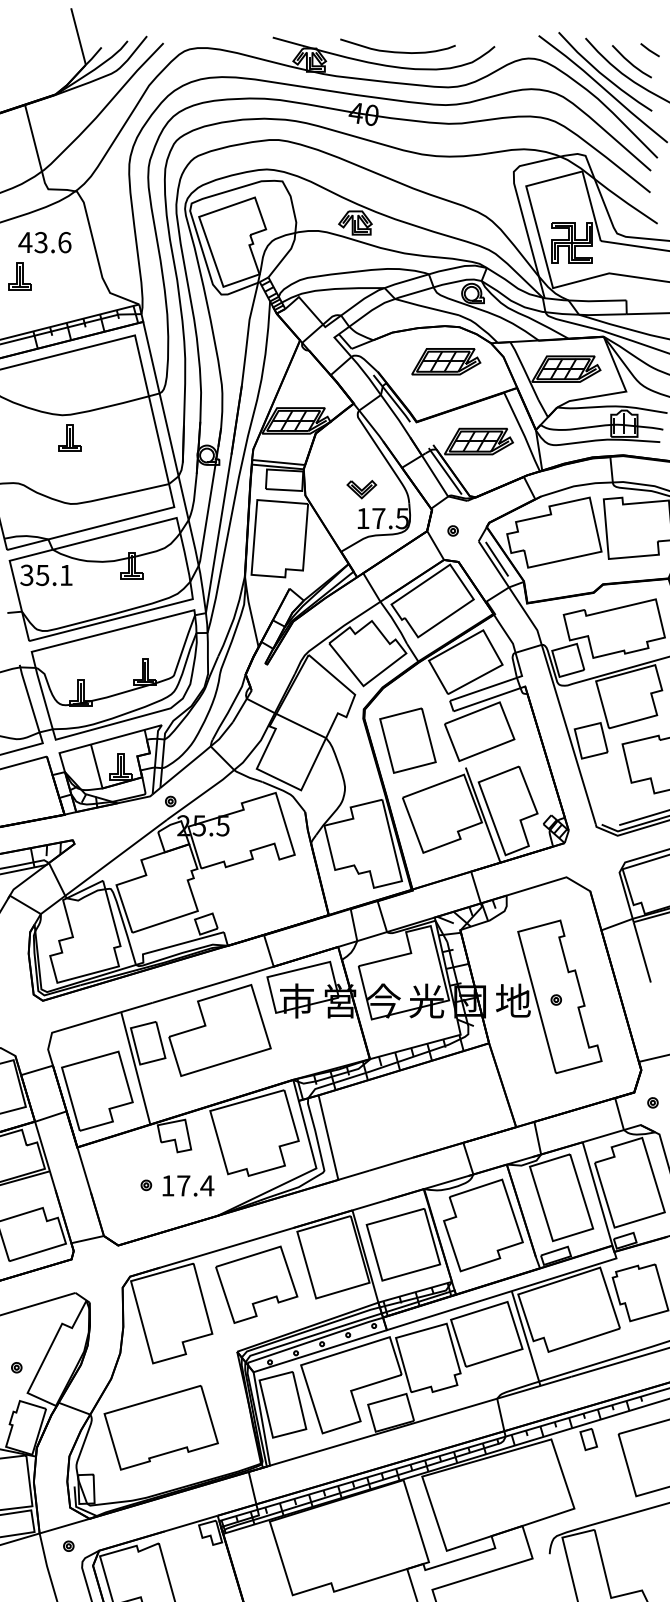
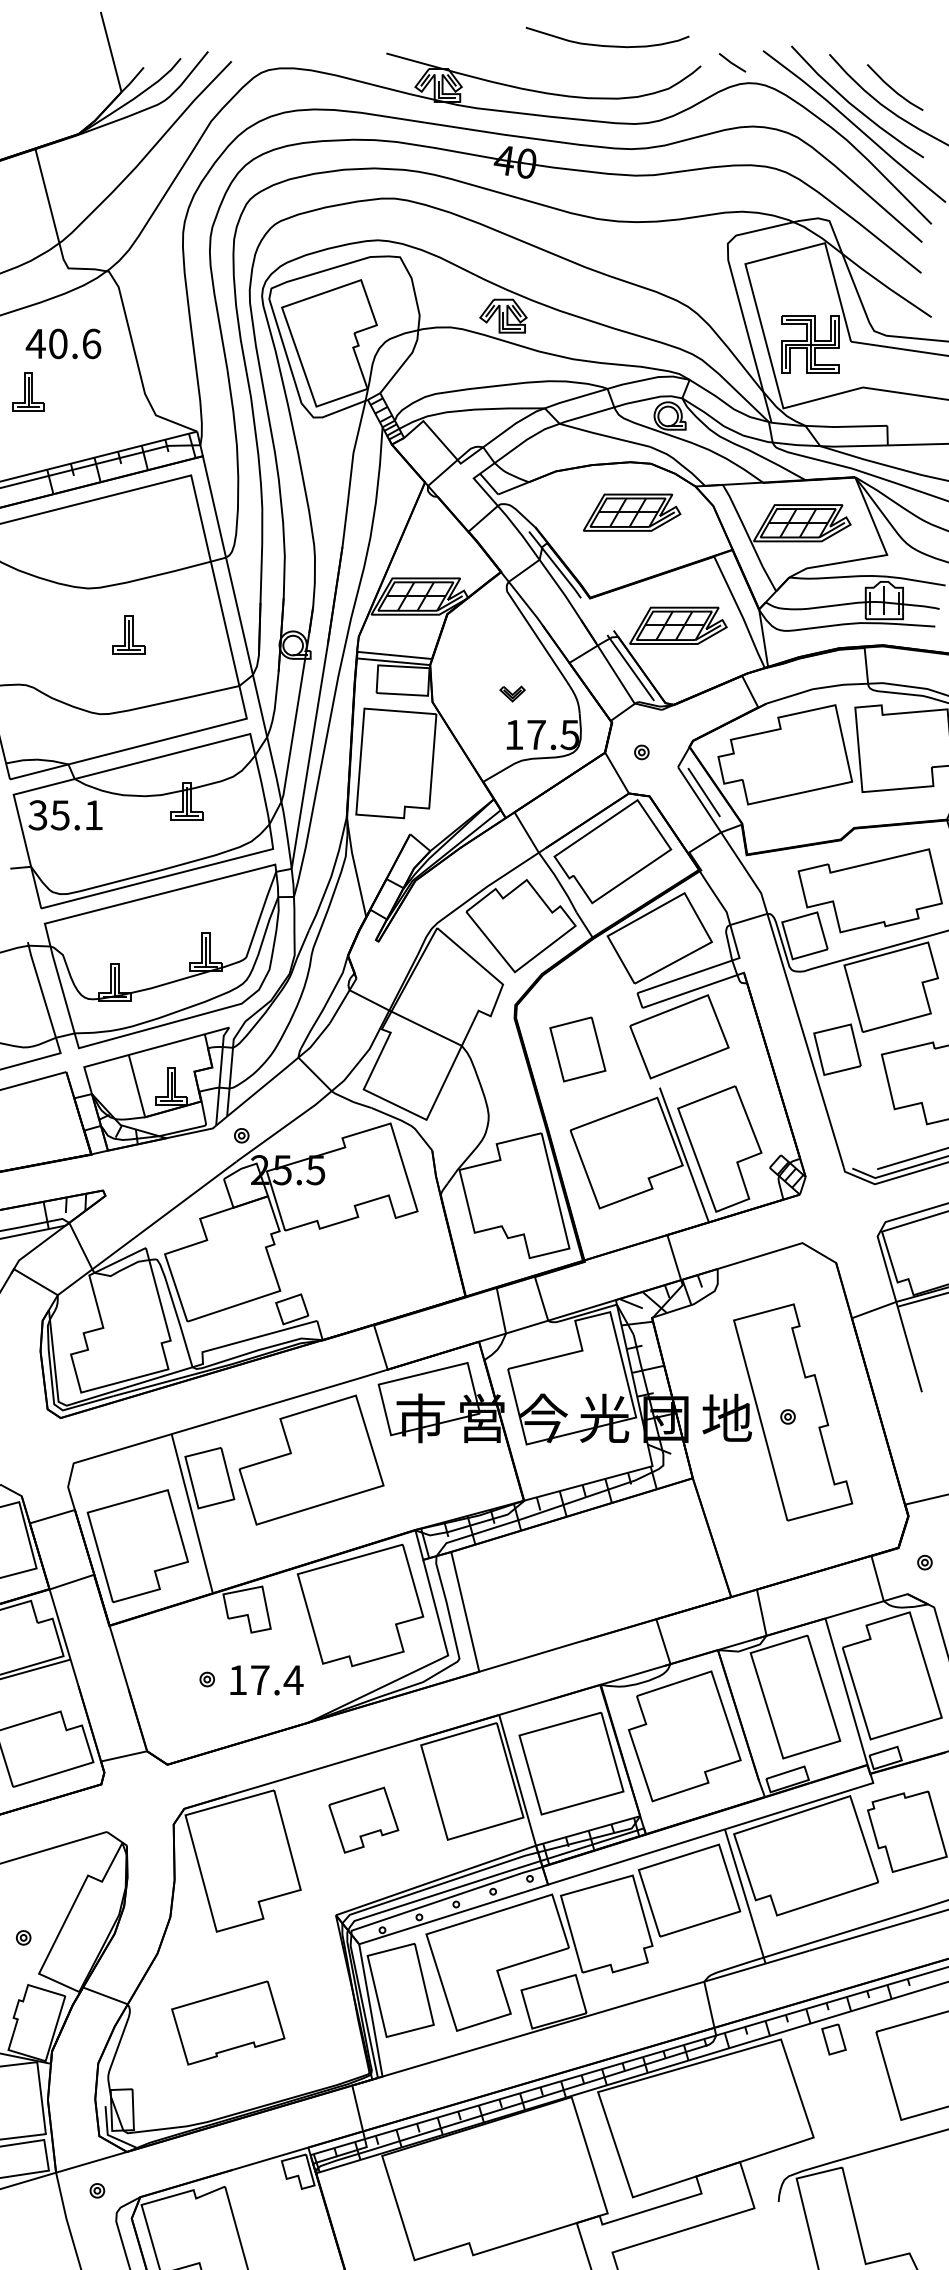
line: (649, 50) -> (731, 63), moved
curve: (397, 51) -> (606, 44), moved
text: (40, 242) -> (57, 343), 43.6 -> 40.6
part: (69, 437) -> (128, 634), moved
part: (361, 489) -> (512, 693), size x0.6
part: (407, 740) -> (577, 1049), size x0.7
part: (256, 1284) -> (363, 1819), size x0.6
part: (160, 1427) -> (227, 2022), size x0.7

